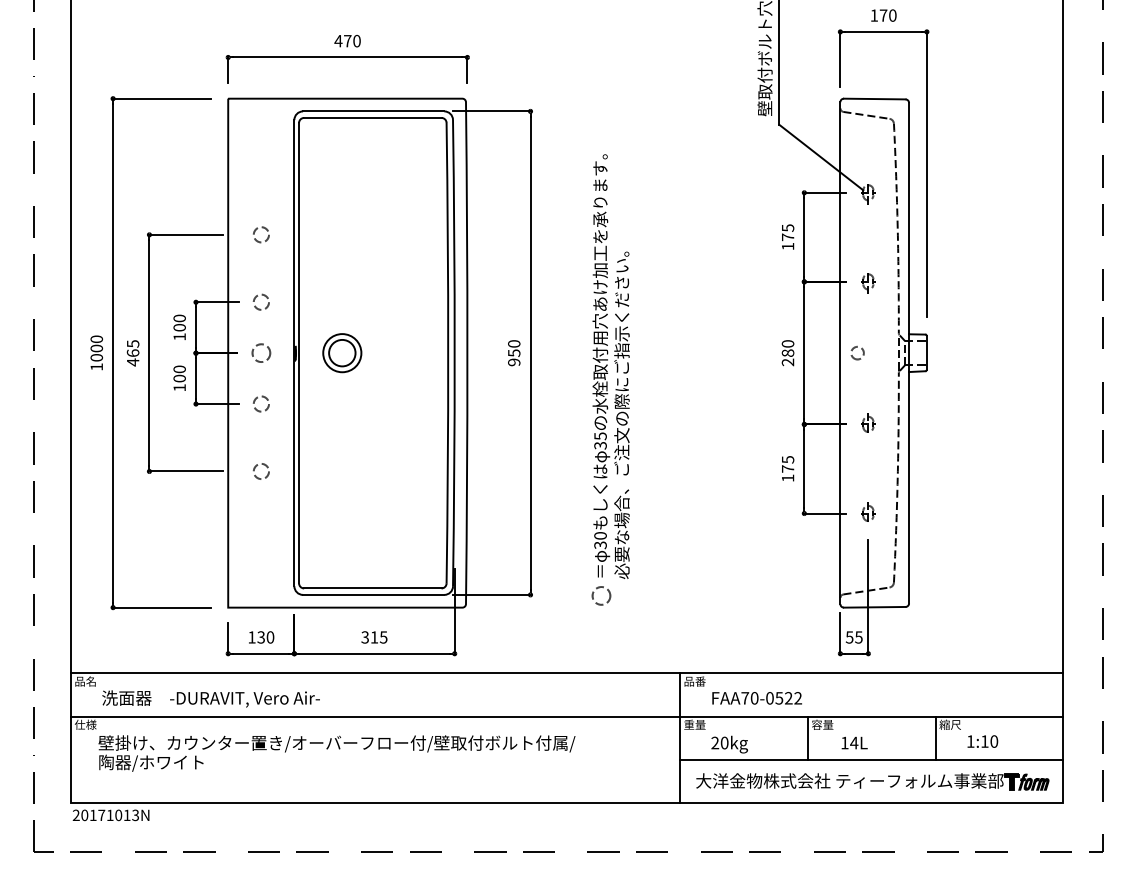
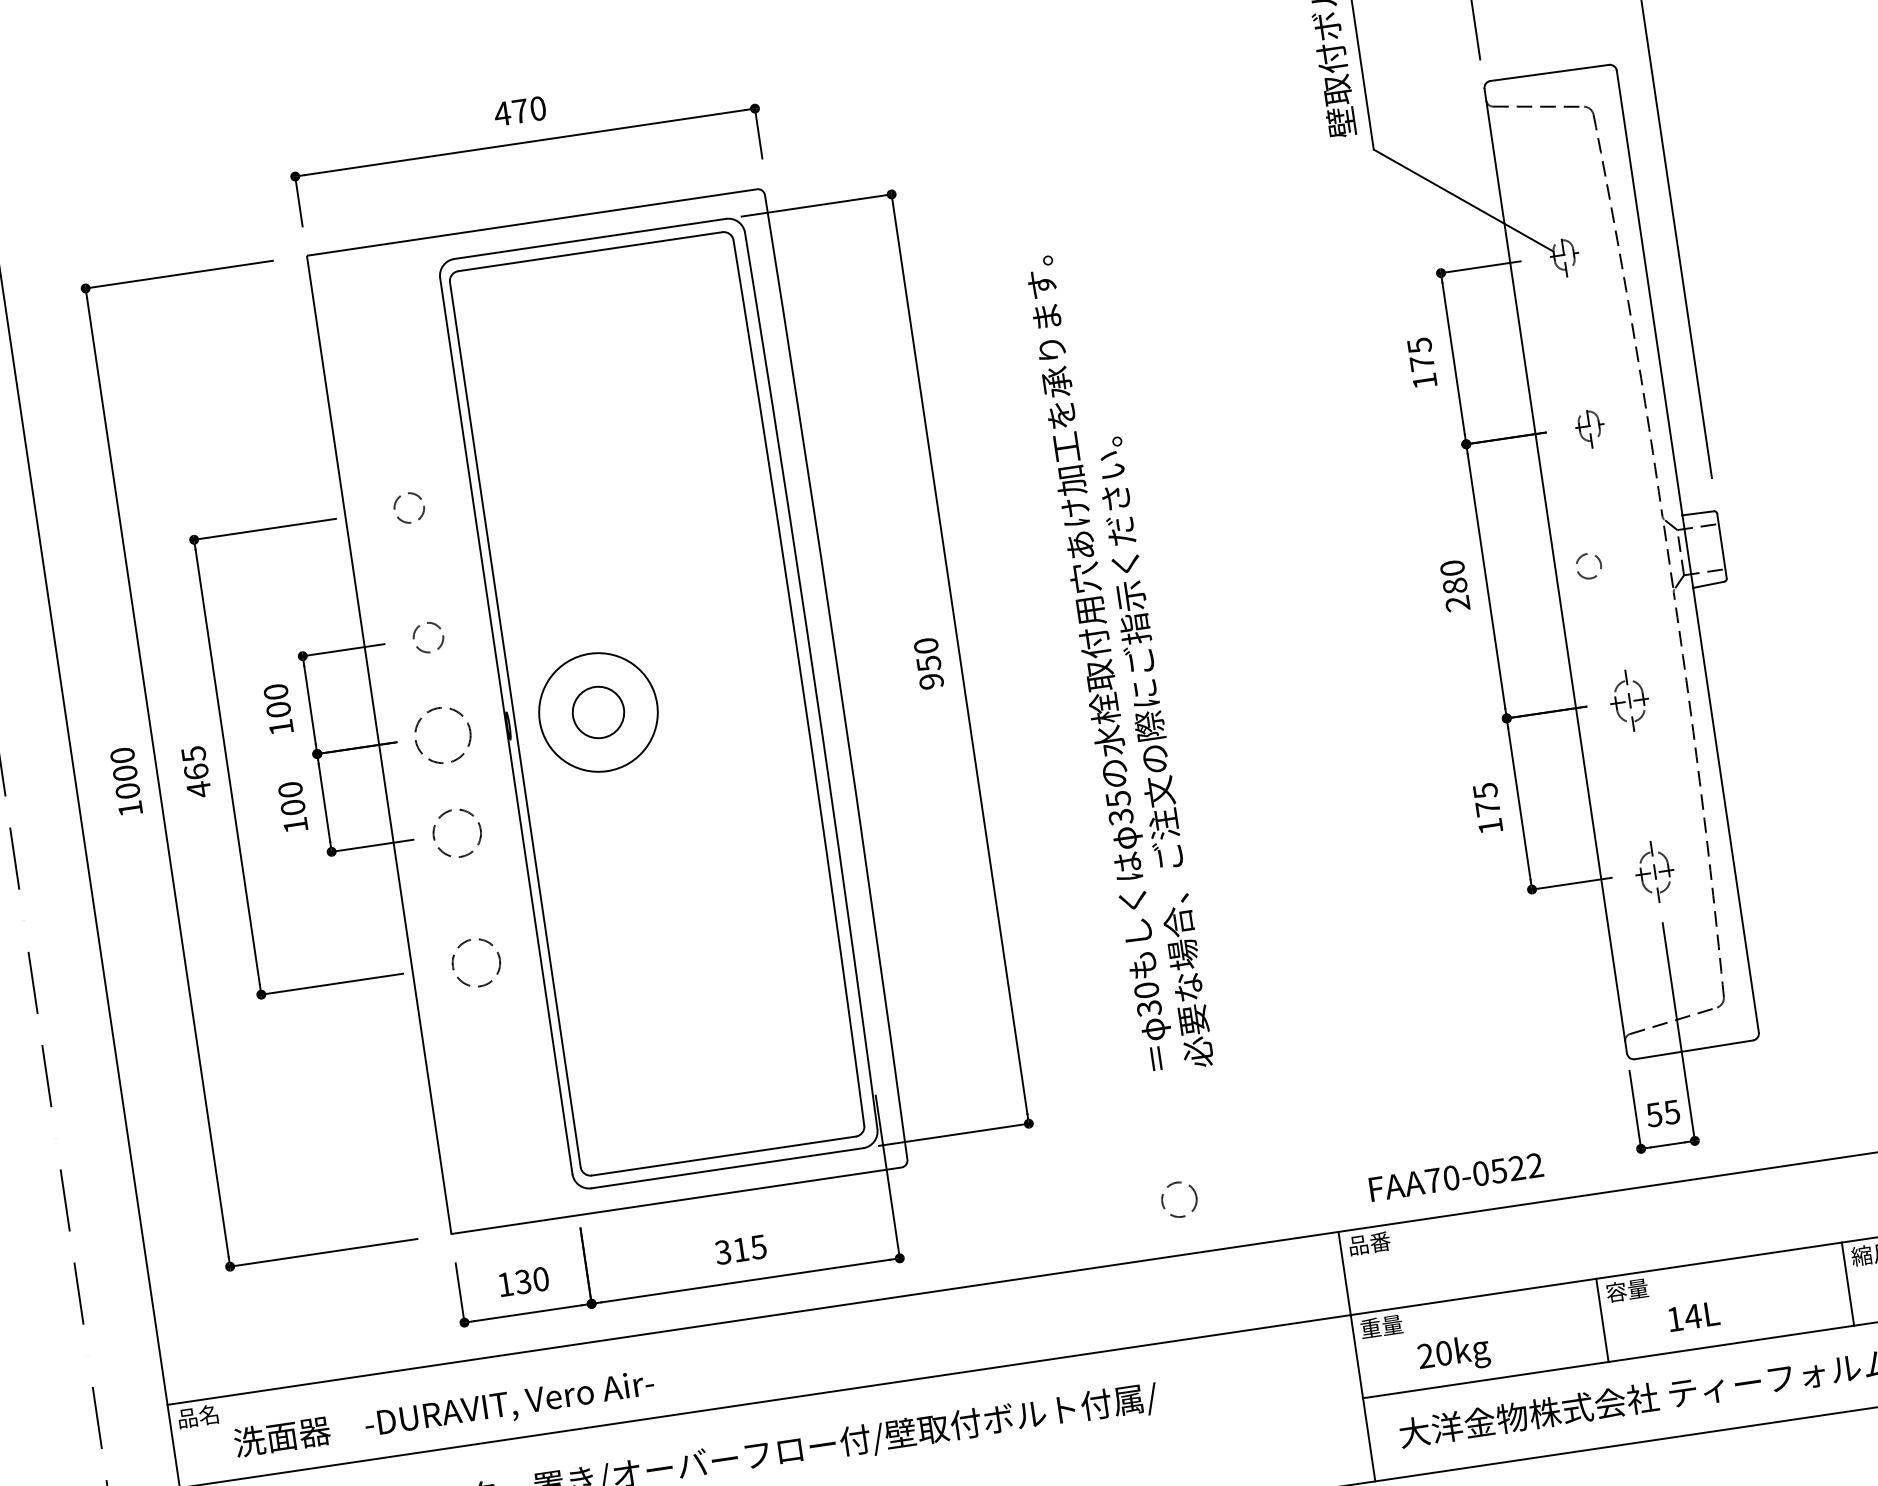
circle: (261, 353) -> (443, 736), size x1.6
circle: (342, 353) -> (598, 713), size x1.6
circle: (261, 403) -> (457, 832), size x1.6
part: (868, 422) -> (1629, 696), size x1.4
circle: (261, 471) -> (476, 962), size x1.6
part: (868, 511) -> (1654, 867), size x1.4
circle: (601, 595) -> (1179, 1198), moved
text: (756, 698) -> (1455, 1177), moved

